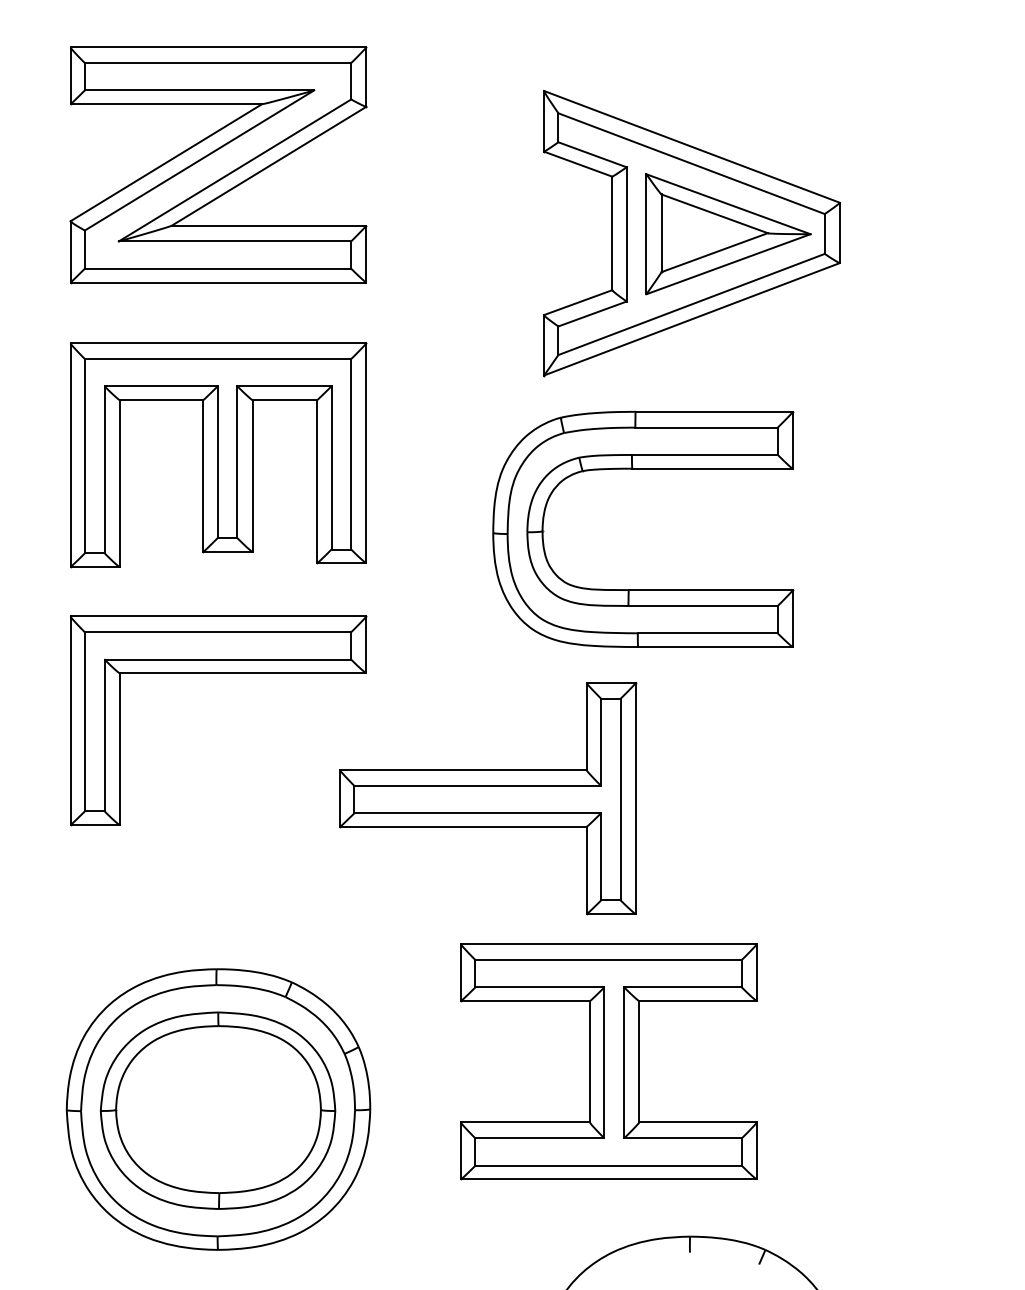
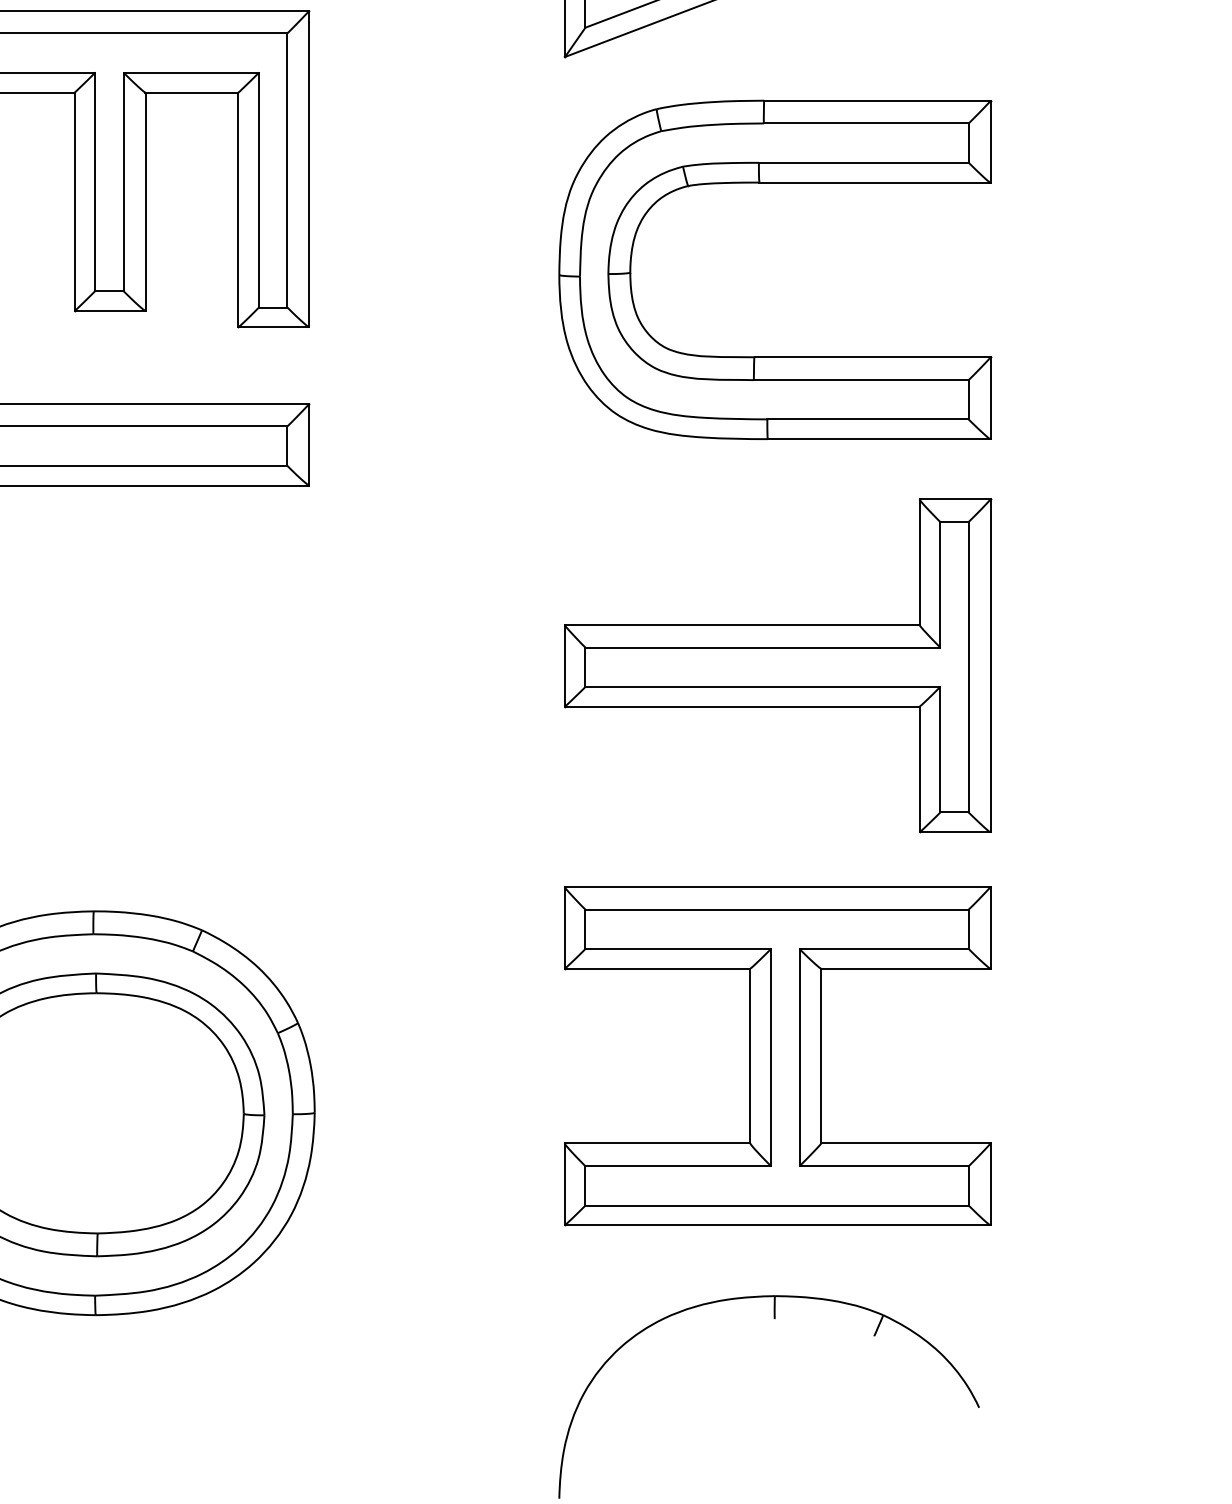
part: (643, 469) -> (775, 183), moved
part: (488, 798) -> (778, 665), moved
part: (608, 1061) -> (776, 1055), moved

